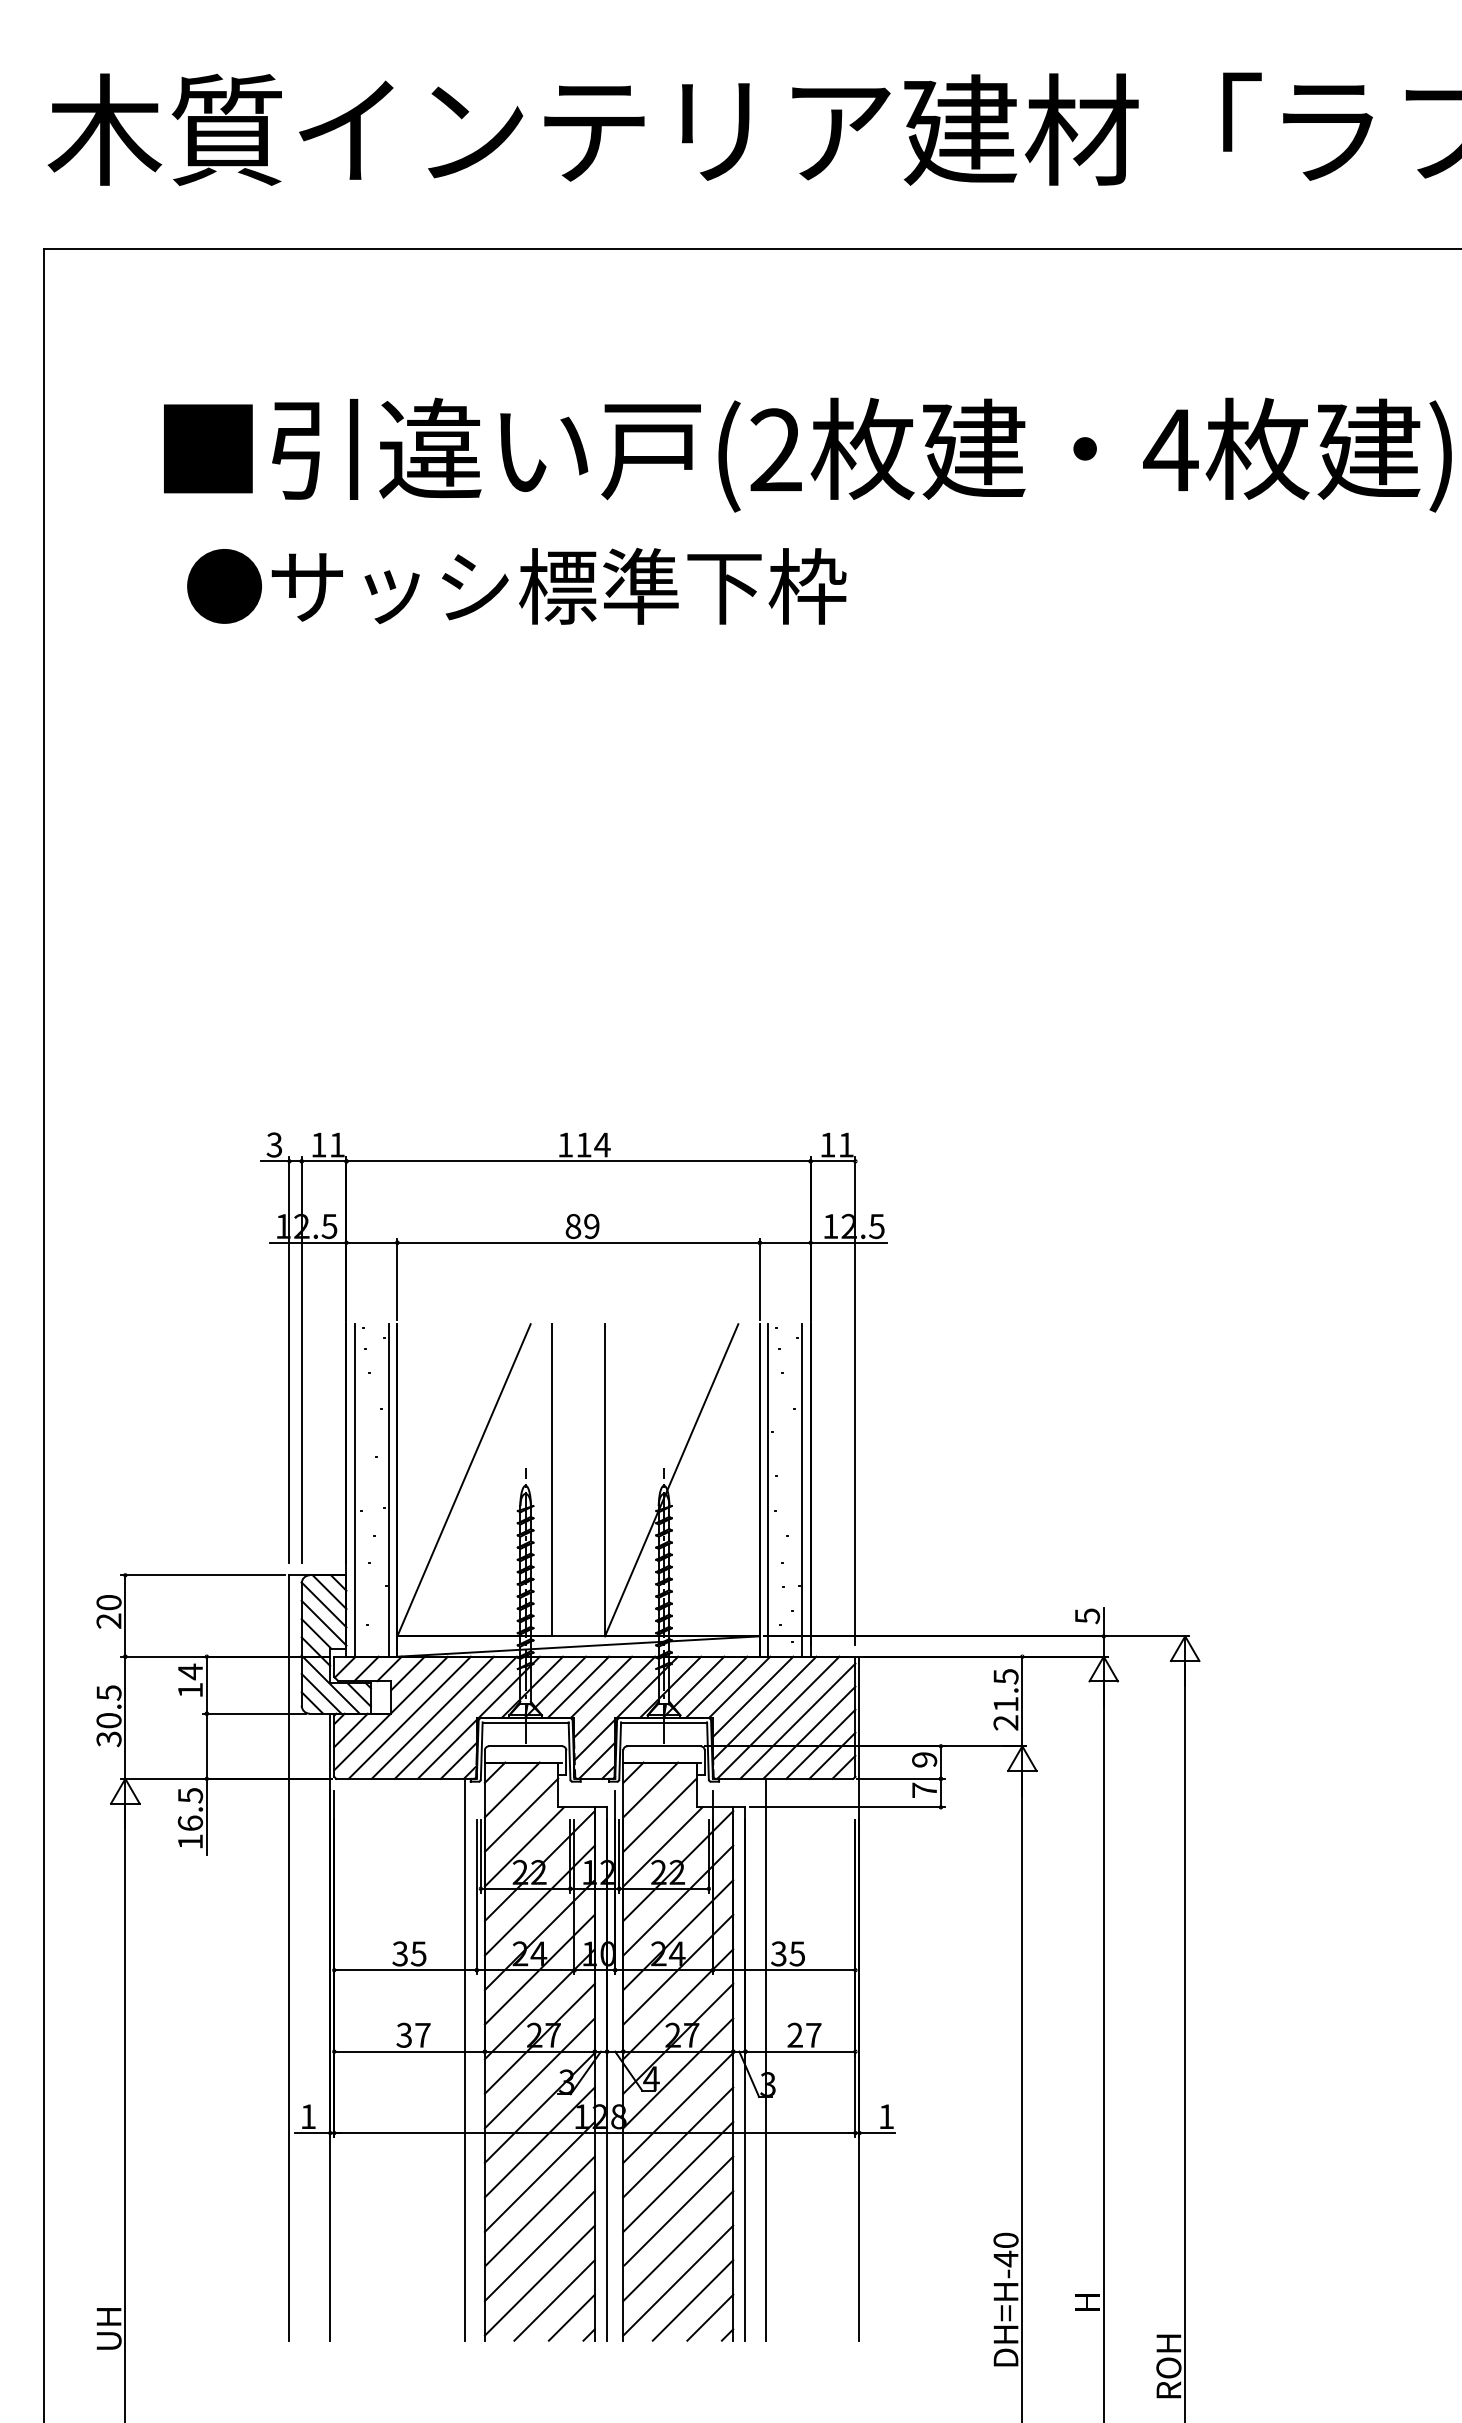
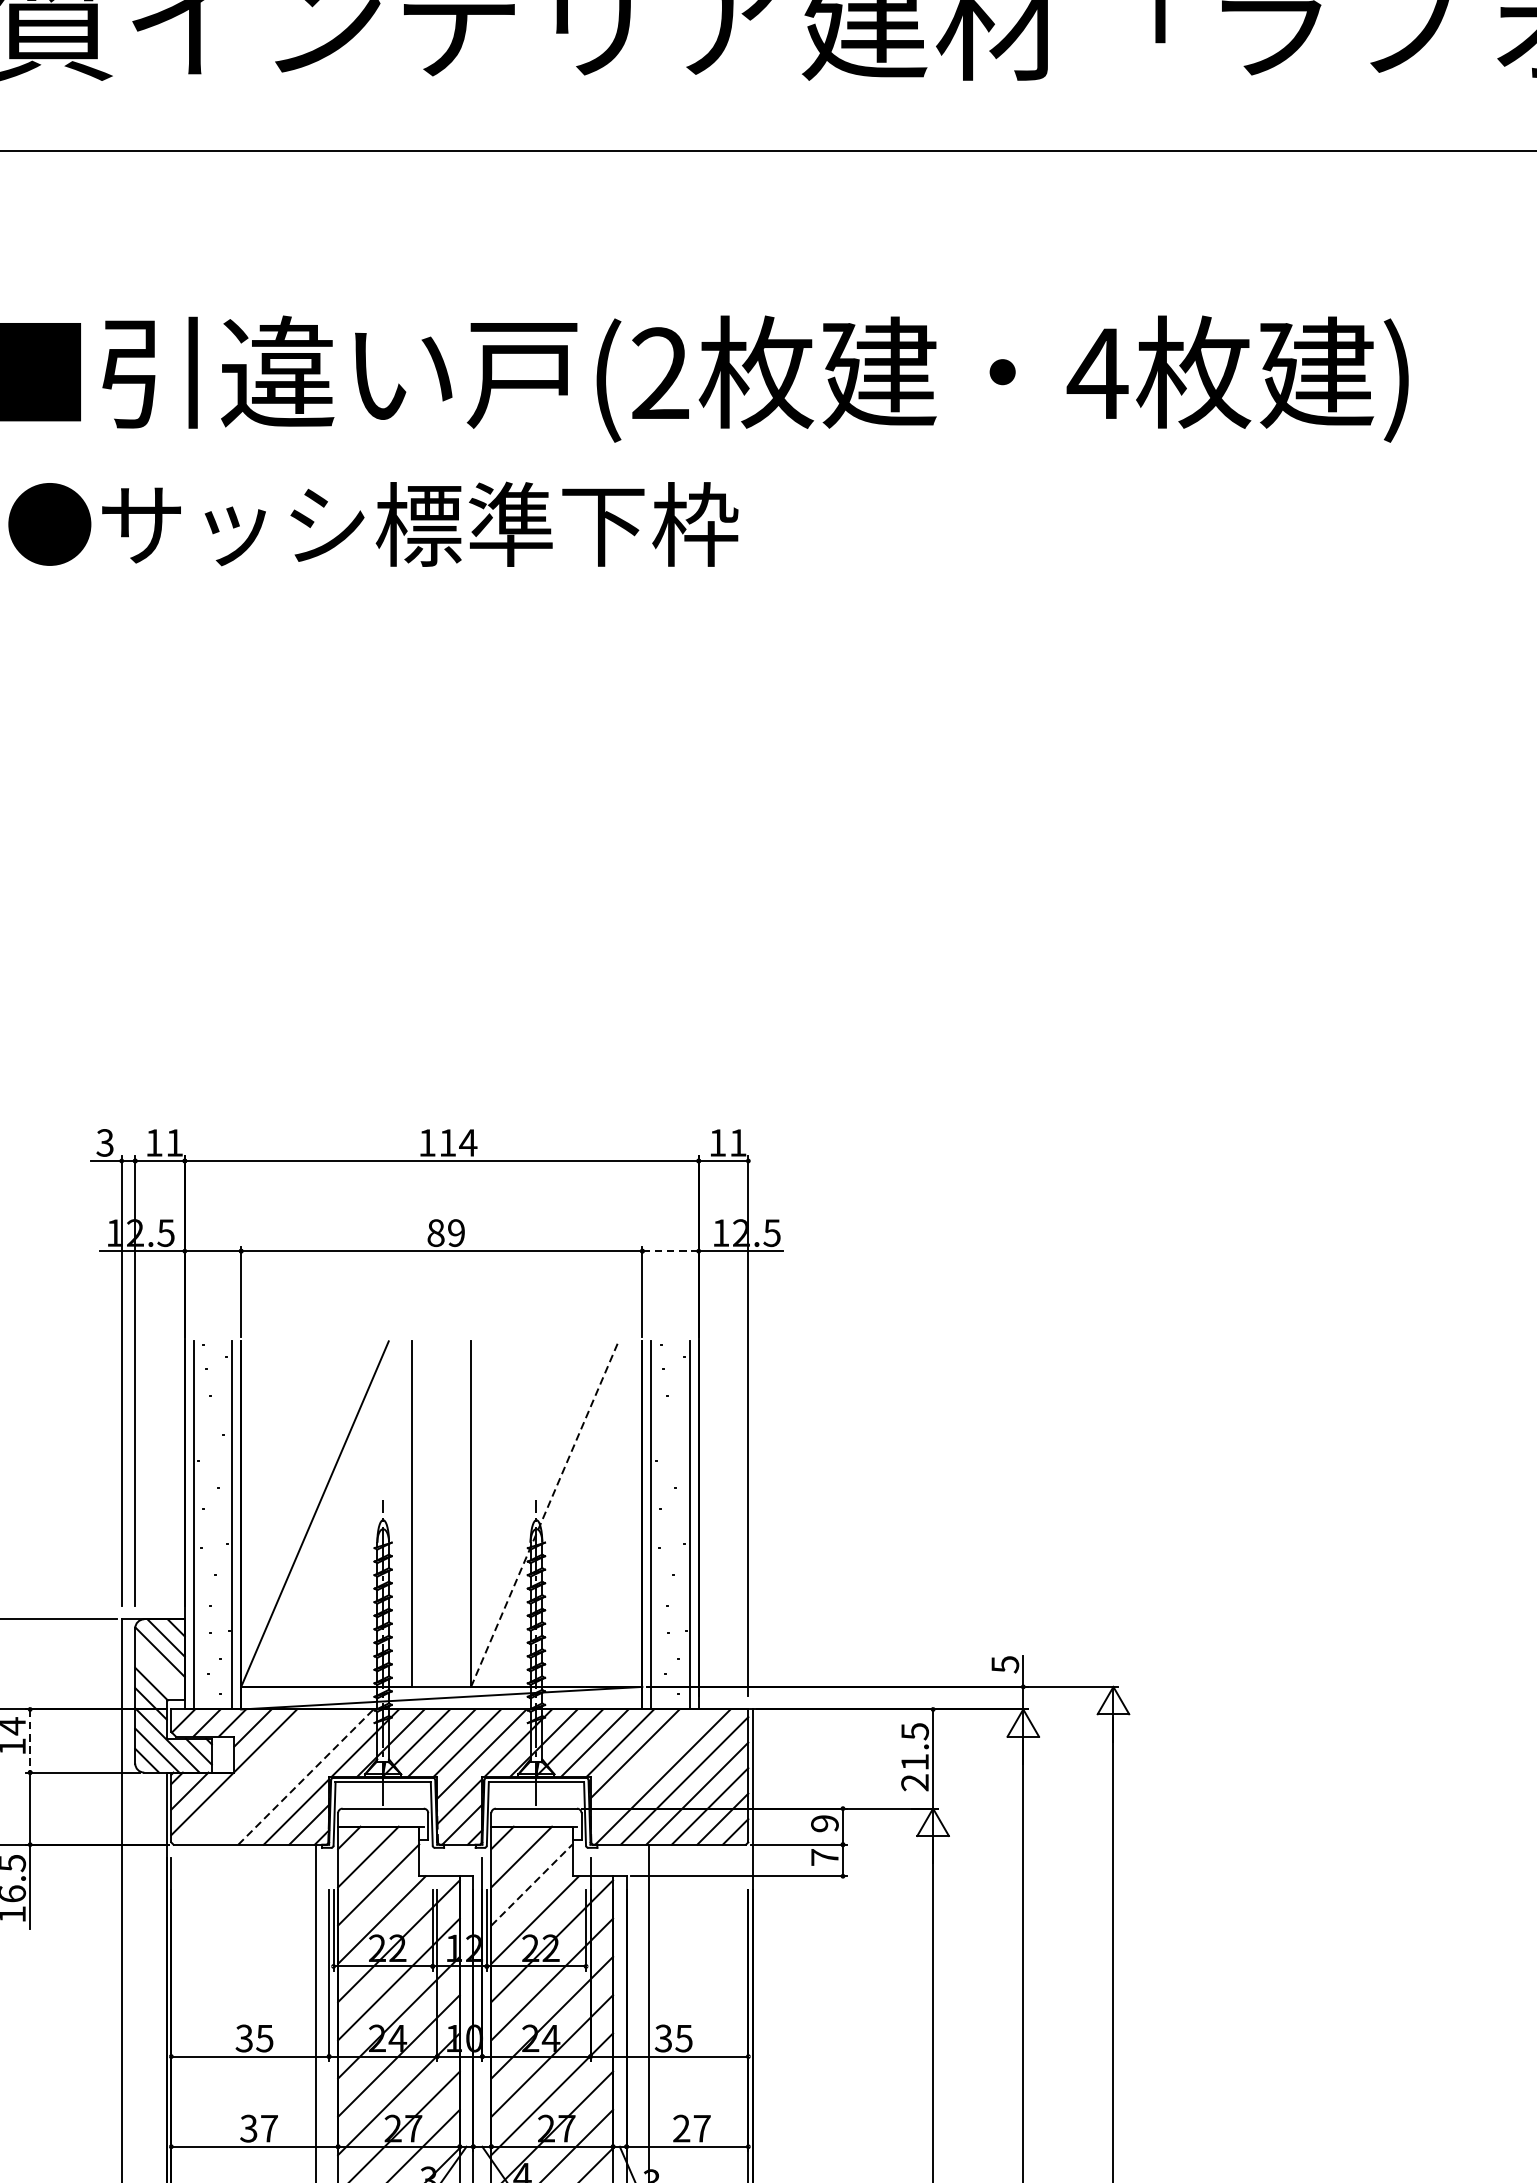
line: (785, 1242) -> (670, 1250), solid -> dashed
line: (671, 1480) -> (544, 1514), solid -> dashed
line: (323, 1622) -> (159, 1671), removed
line: (206, 1685) -> (29, 1741), solid -> dashed
line: (764, 1708) -> (647, 1766), removed
line: (409, 1717) -> (254, 1776), removed
line: (432, 1717) -> (280, 1776), removed
line: (456, 1717) -> (306, 1776), solid -> dashed
line: (659, 1815) -> (531, 1885), solid -> dashed

